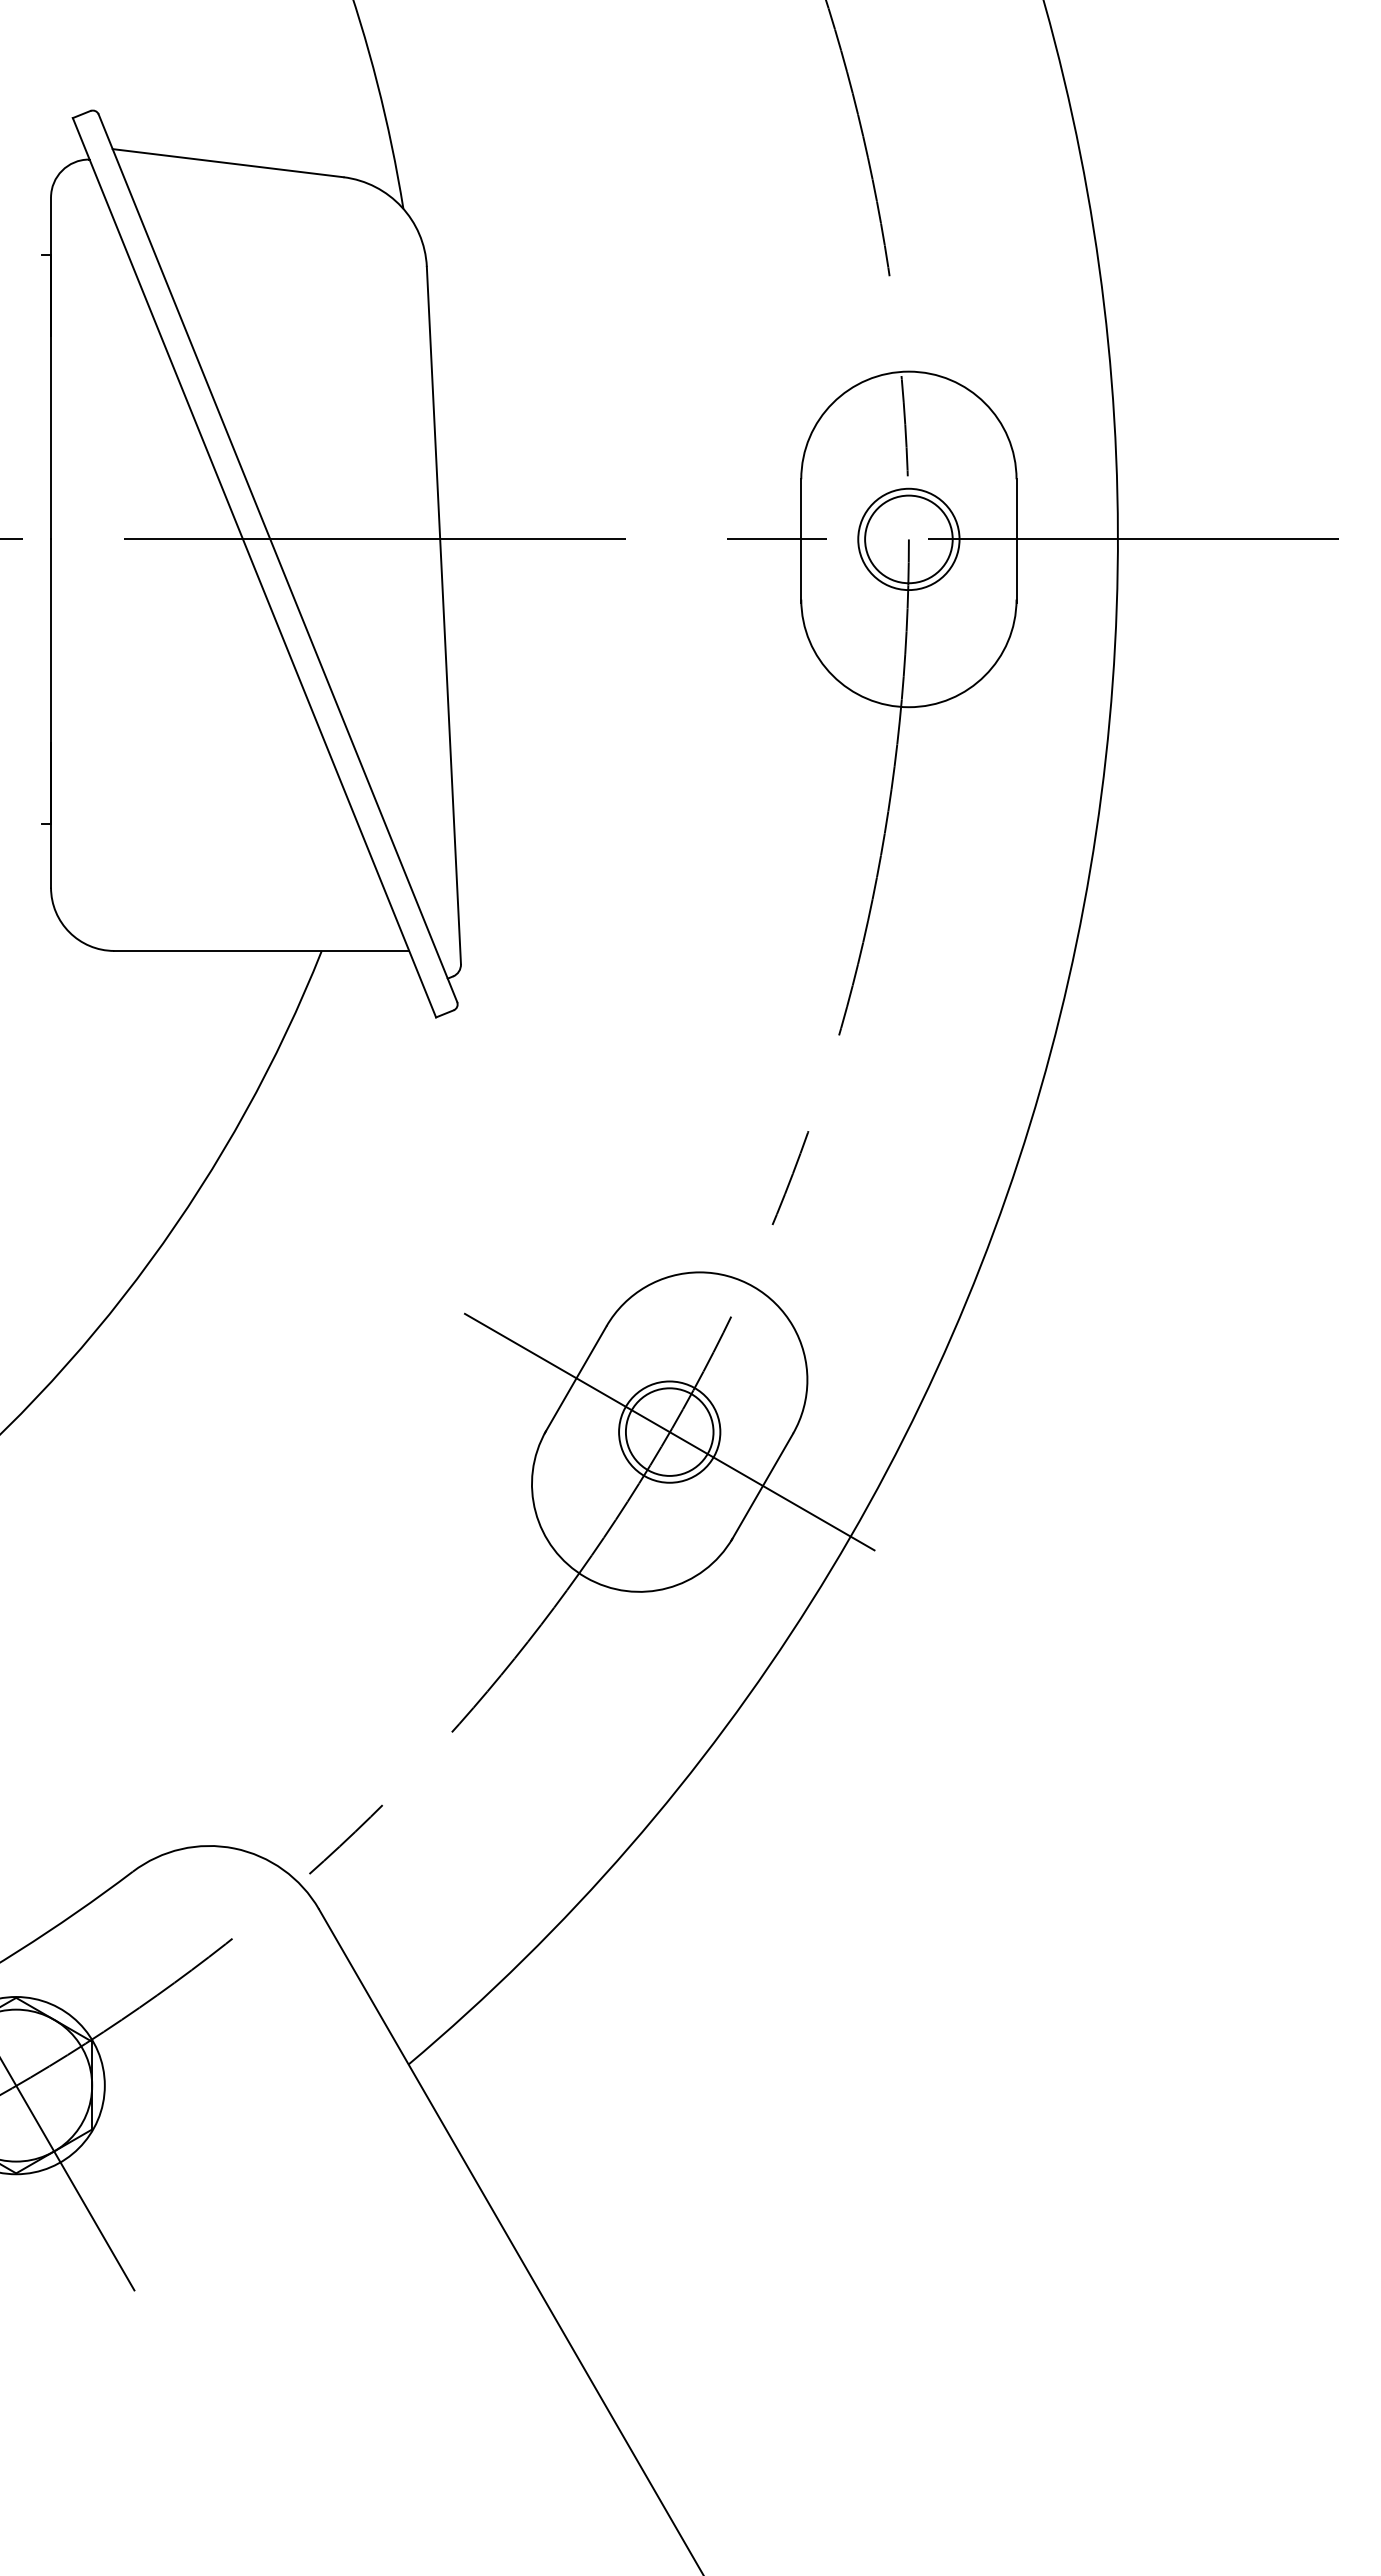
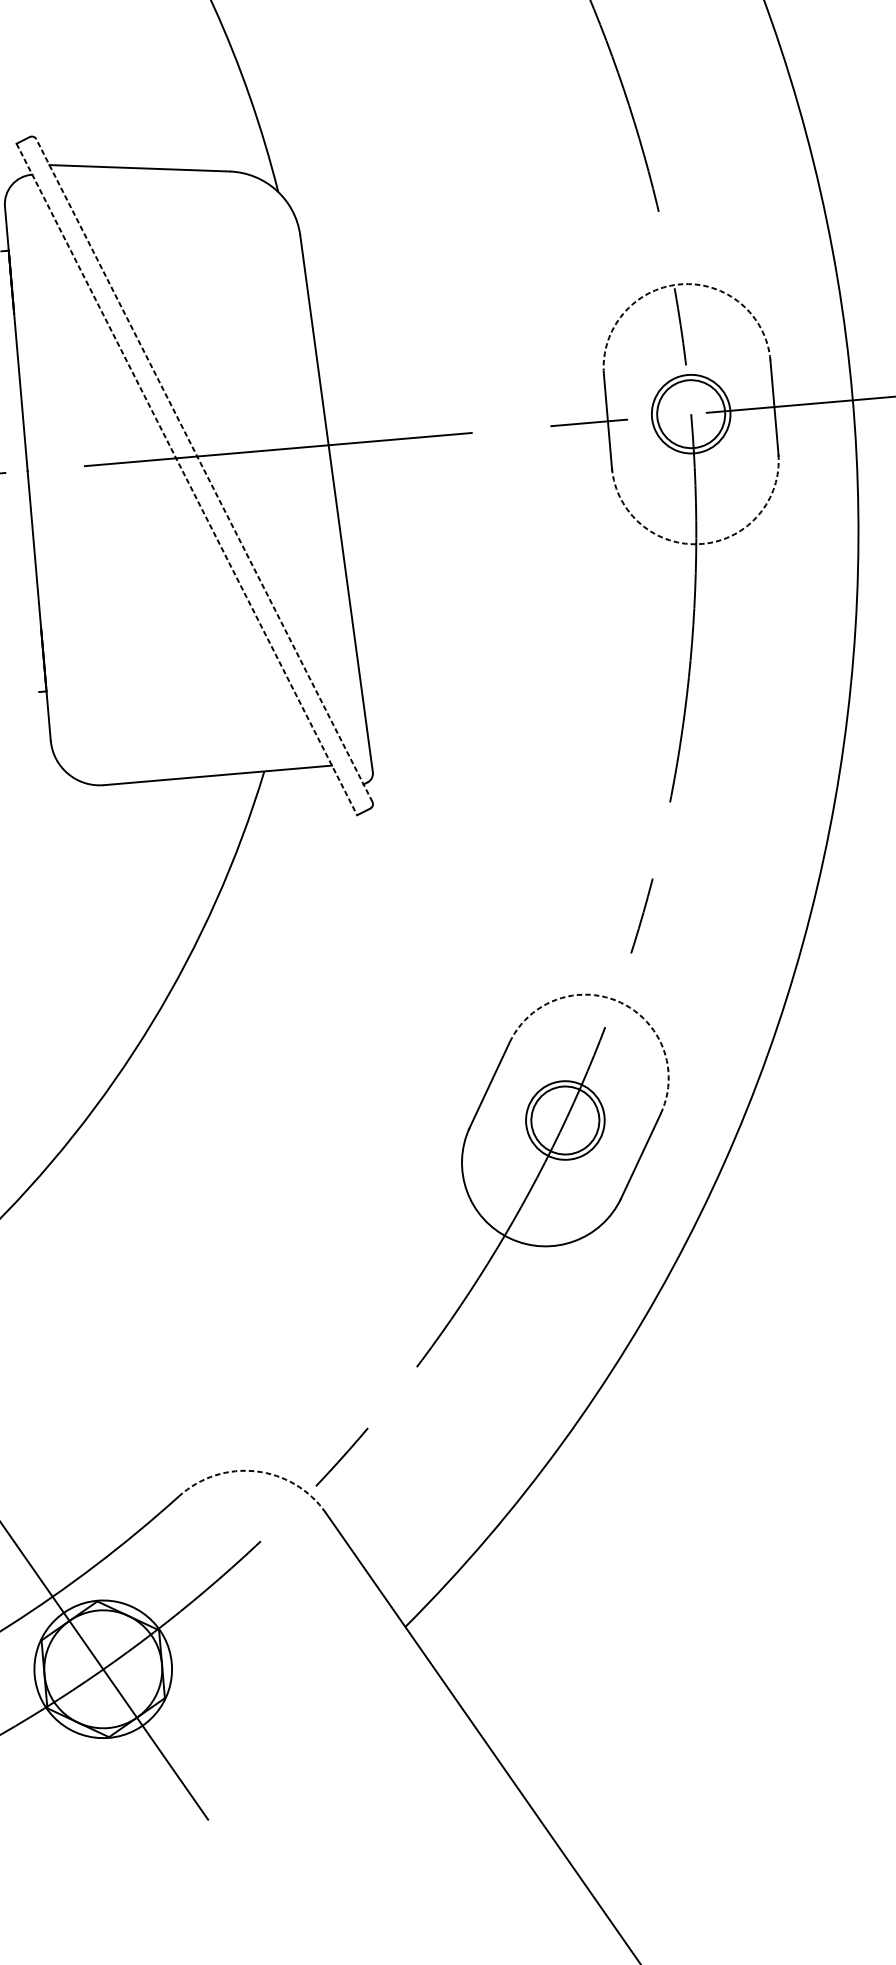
arc: (908, 371) -> (679, 284), solid -> dashed
line: (277, 558) -> (204, 470), solid -> dashed
line: (254, 567) -> (186, 479), solid -> dashed
arc: (908, 707) -> (702, 544), solid -> dashed
arc: (753, 1286) -> (620, 1002), solid -> dashed
line: (669, 1431) -> (565, 1120), removed
arc: (234, 1848) -> (256, 1471), solid -> dashed

